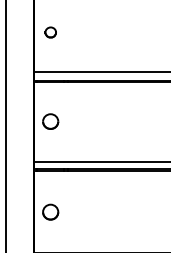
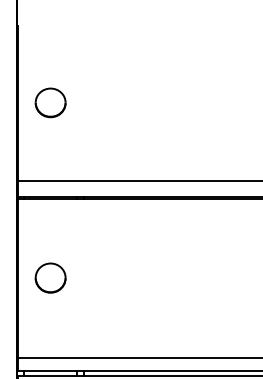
part: (50, 32) -> (50, 102), size x1.43

